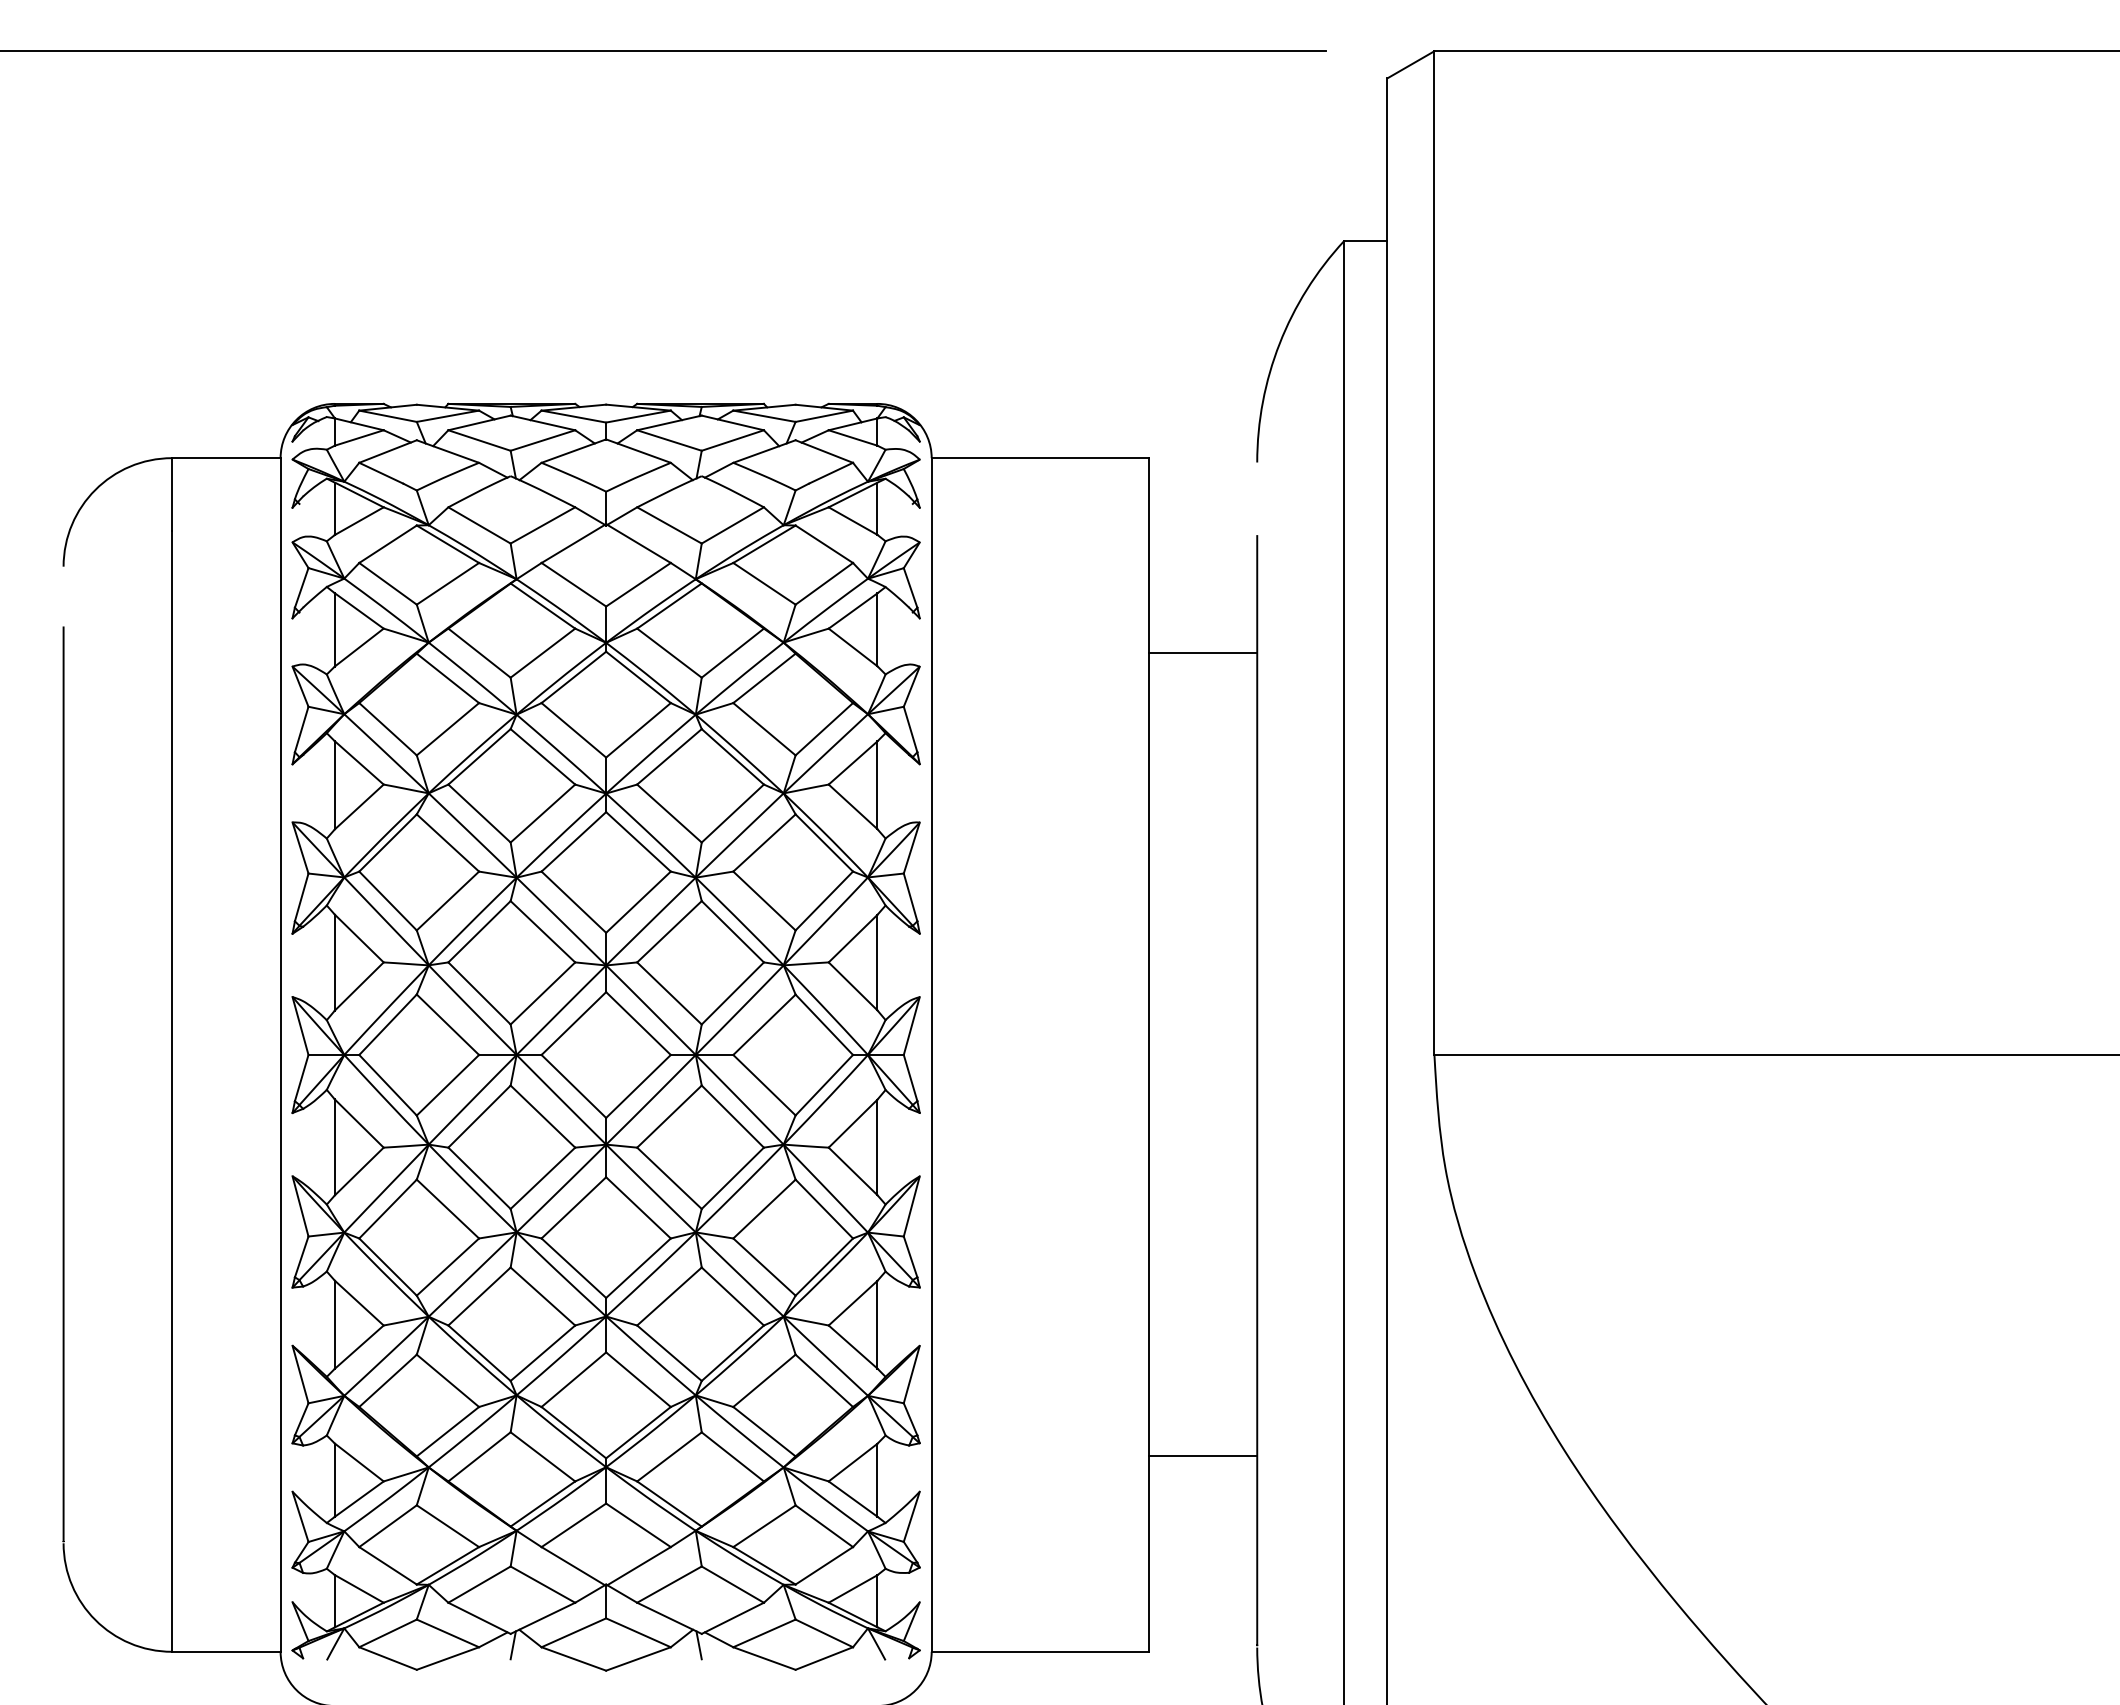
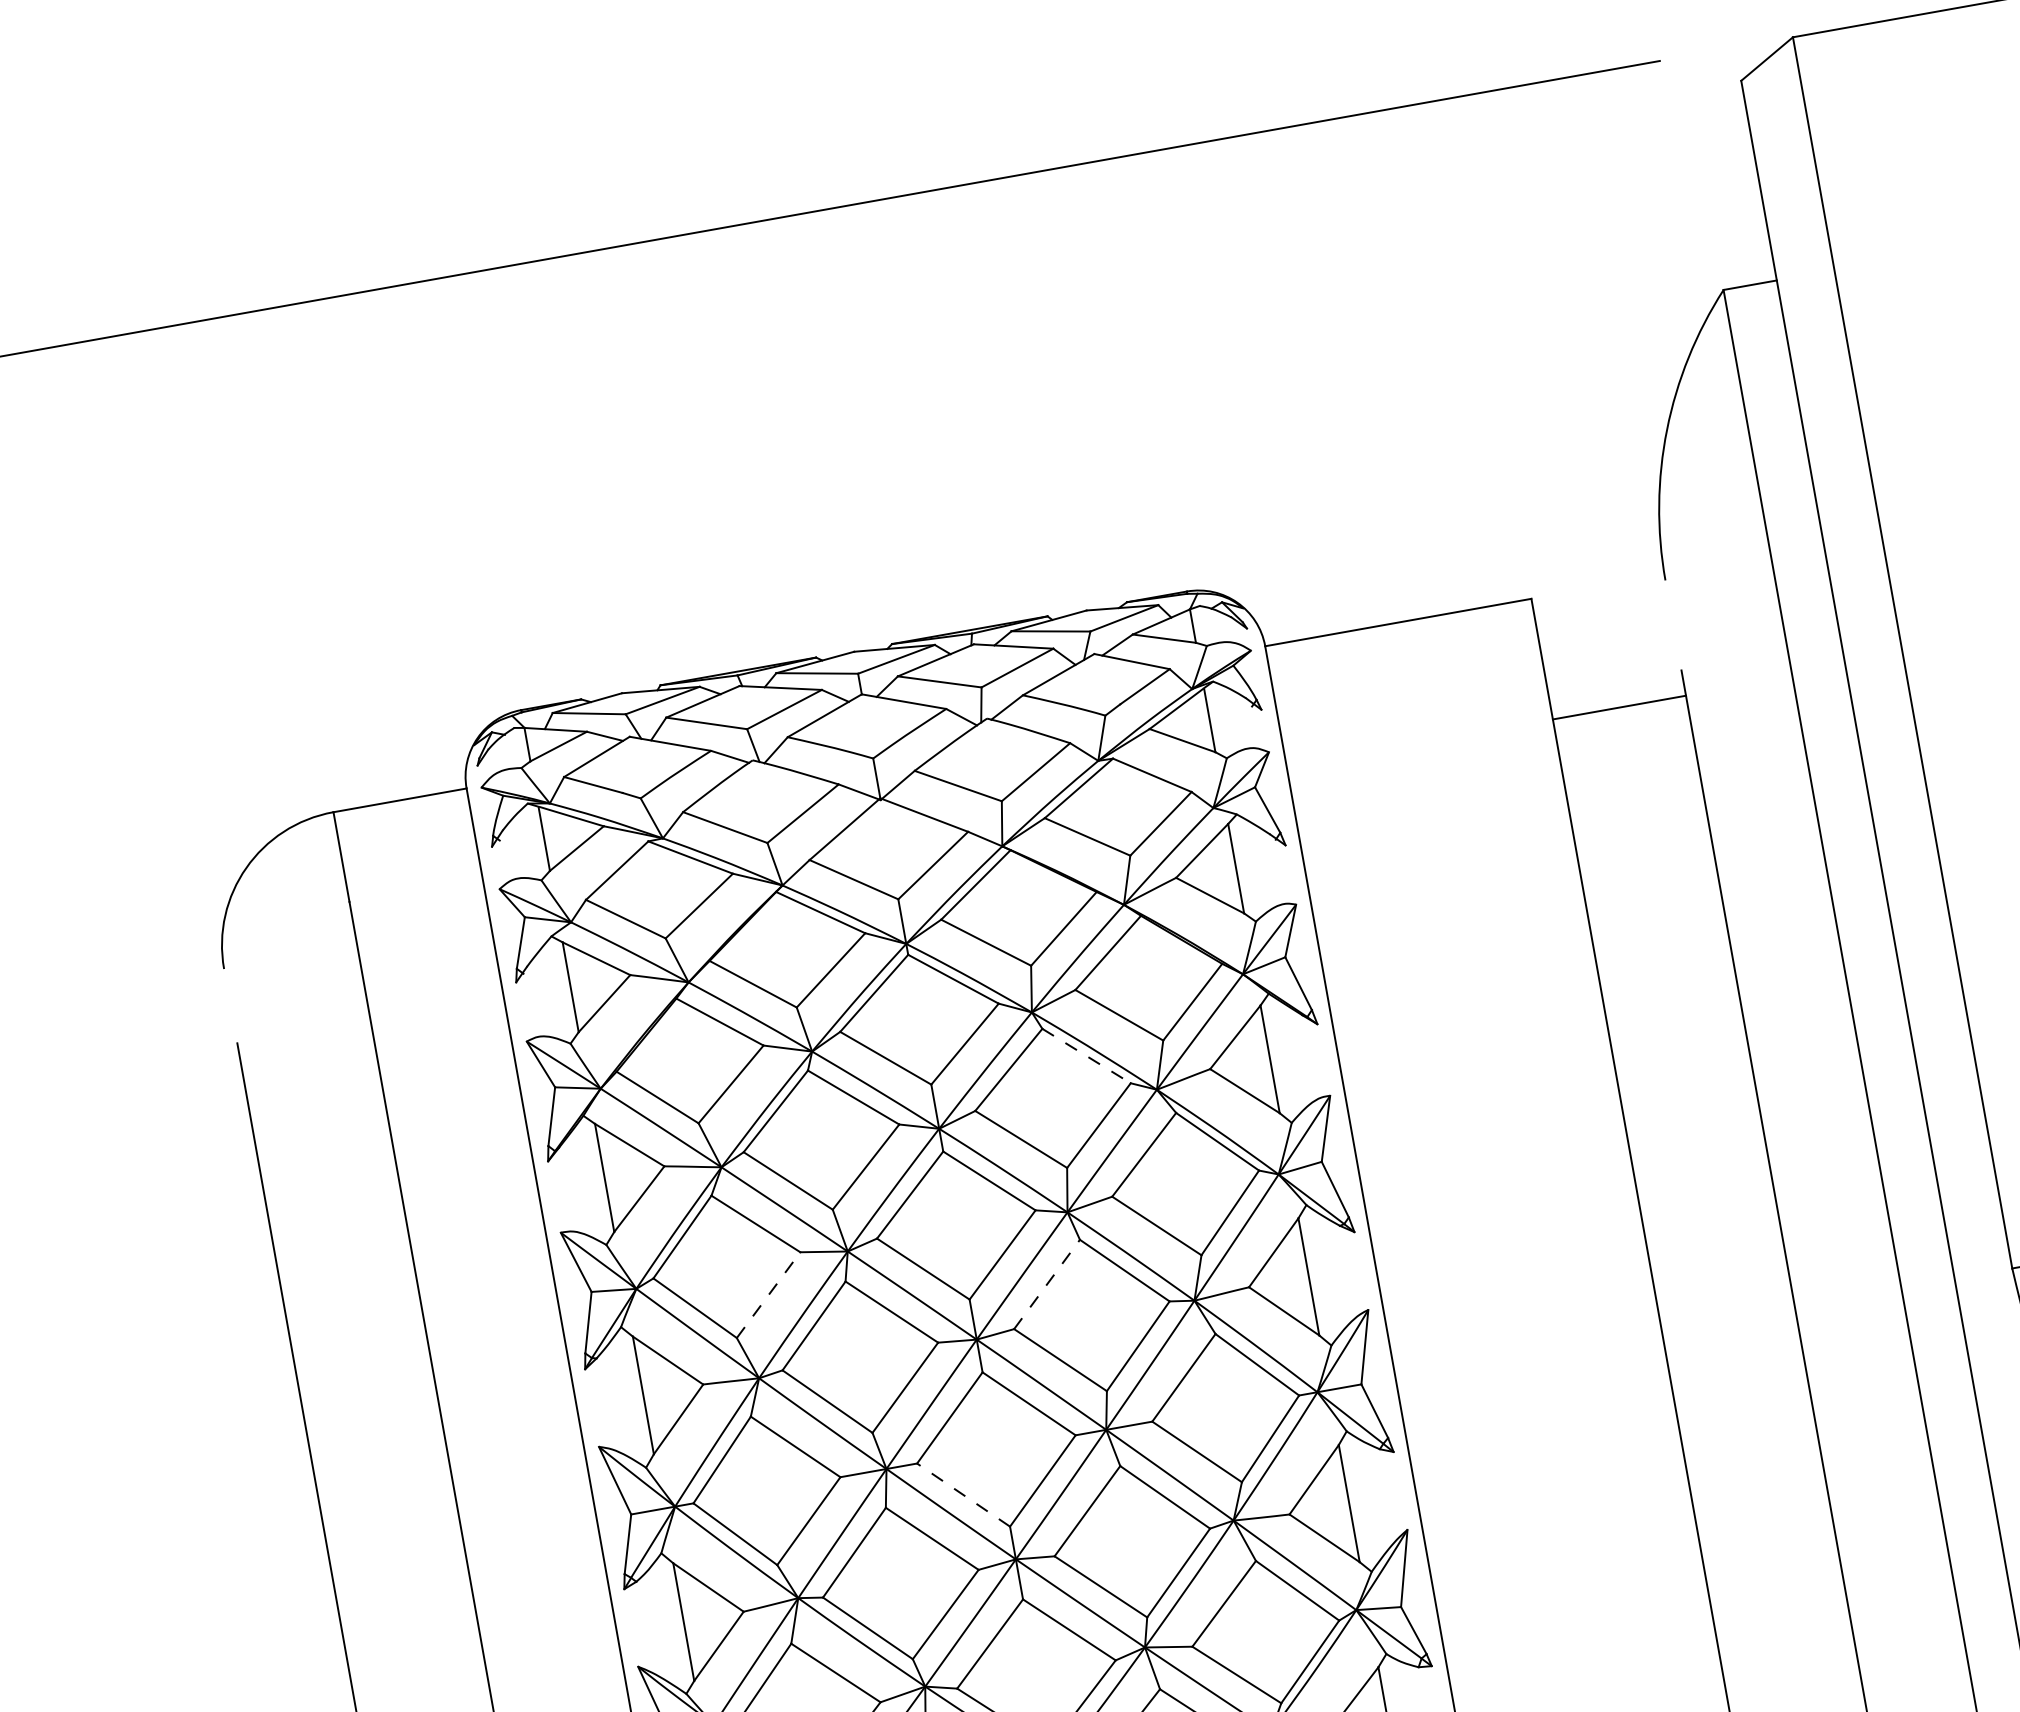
line: (1202, 653) -> (1618, 707), moved
line: (732, 756) -> (1086, 1055), solid -> dashed
line: (447, 901) -> (768, 1295), solid -> dashed
line: (669, 931) -> (1047, 1284), solid -> dashed
line: (573, 1086) -> (963, 1495), solid -> dashed

